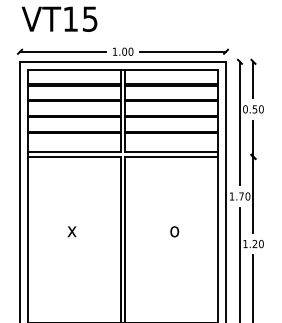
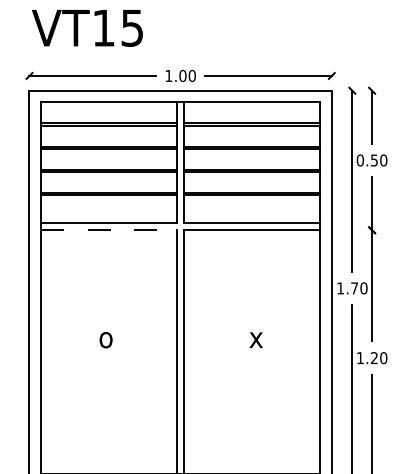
line: (74, 156) -> (109, 229), solid -> dashed
text: (71, 231) -> (104, 339), x -> o
text: (174, 231) -> (256, 339), o -> x

